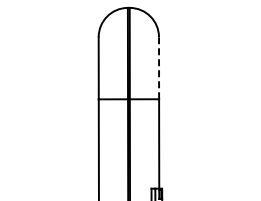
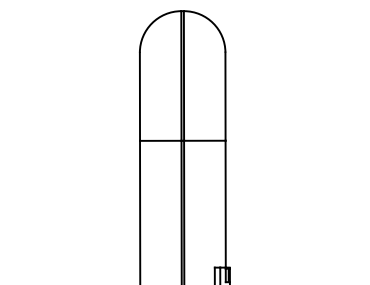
line: (159, 67) -> (226, 95), dashed -> solid

